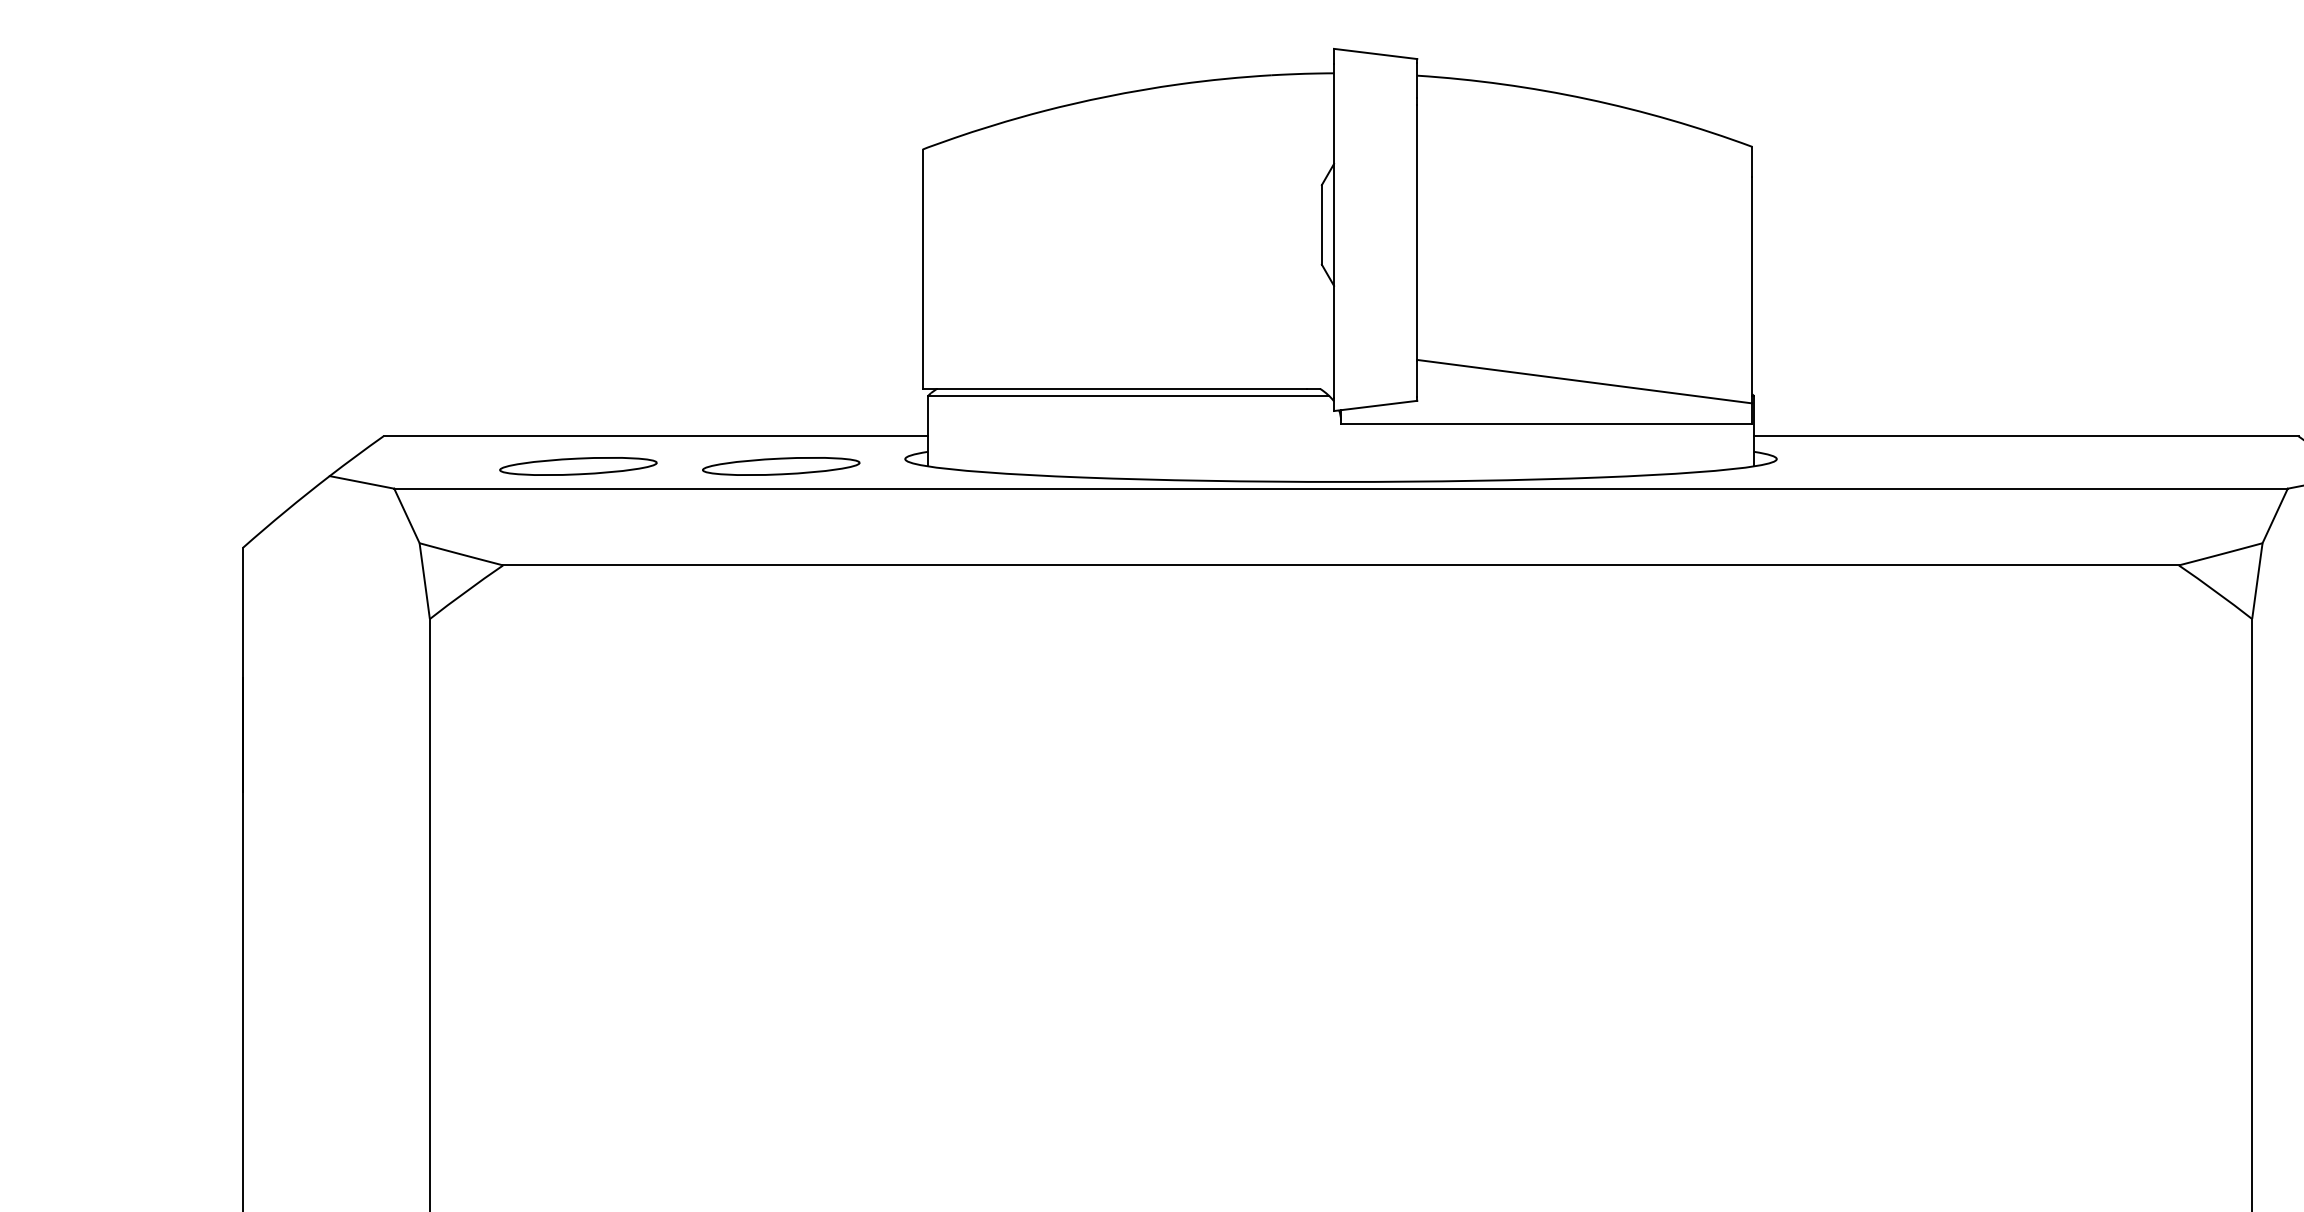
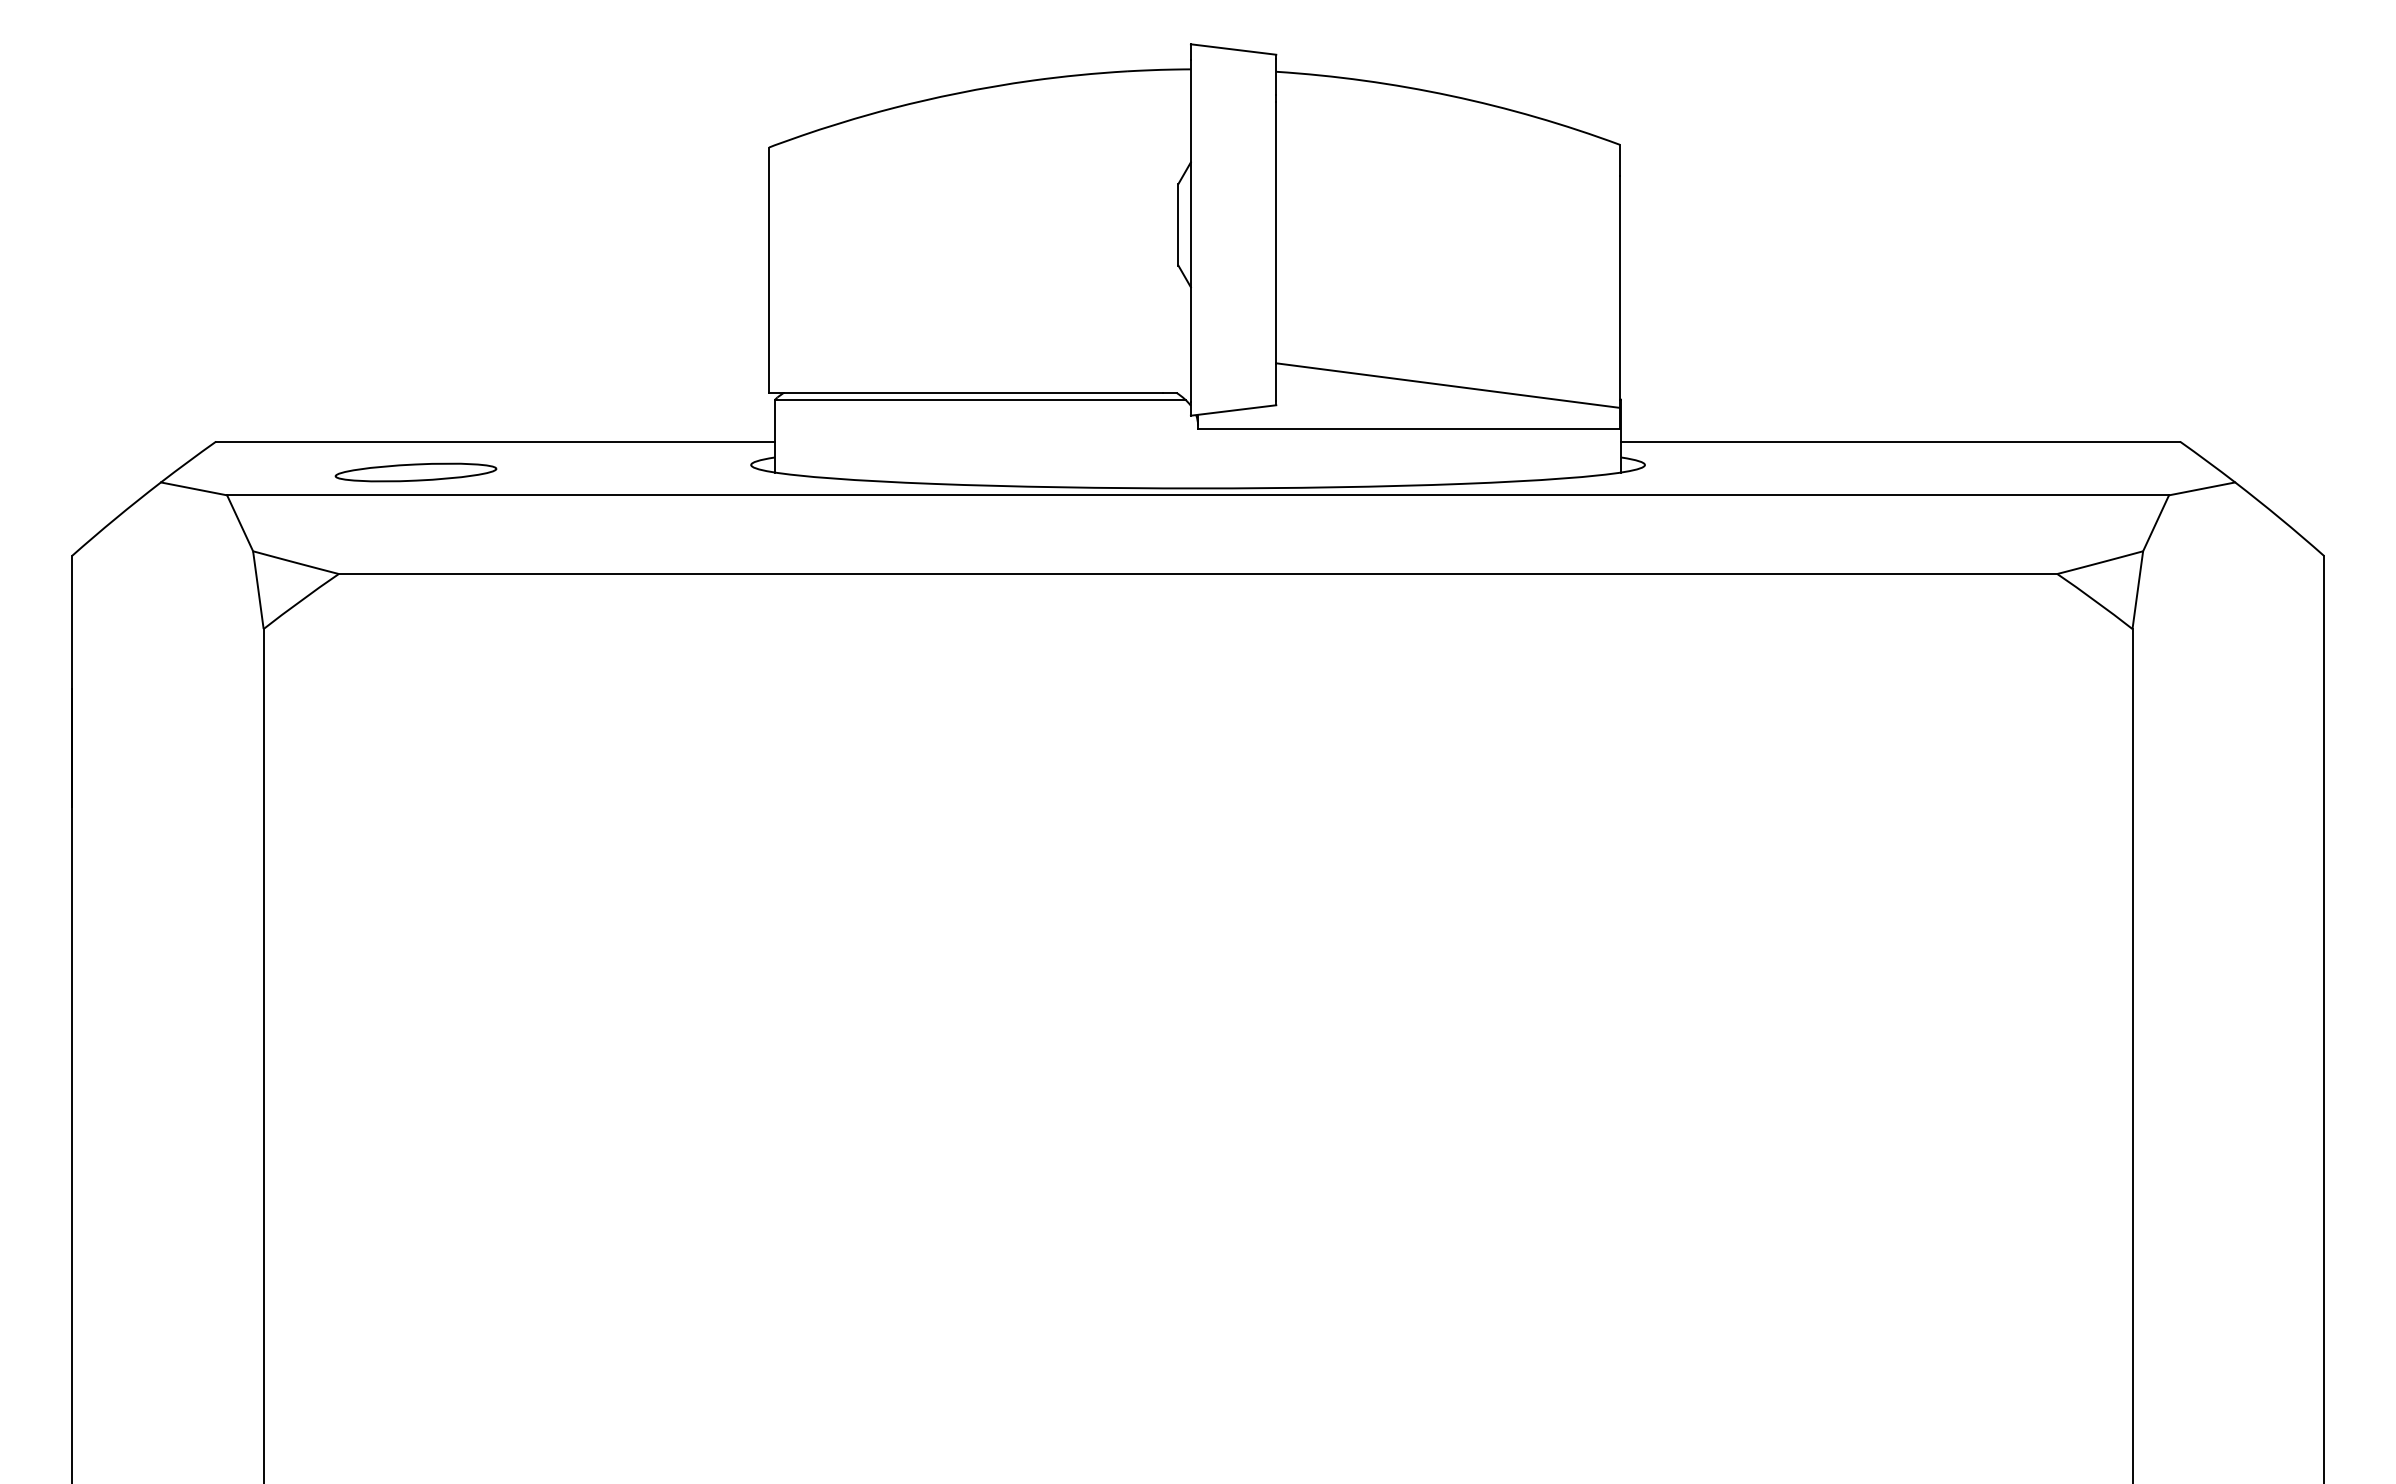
part: (780, 466) -> (623, 472), removed

